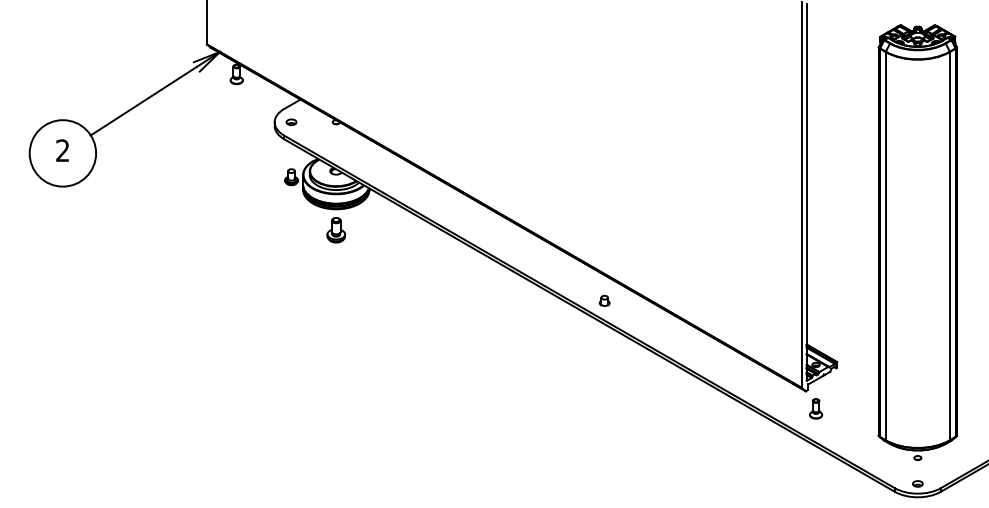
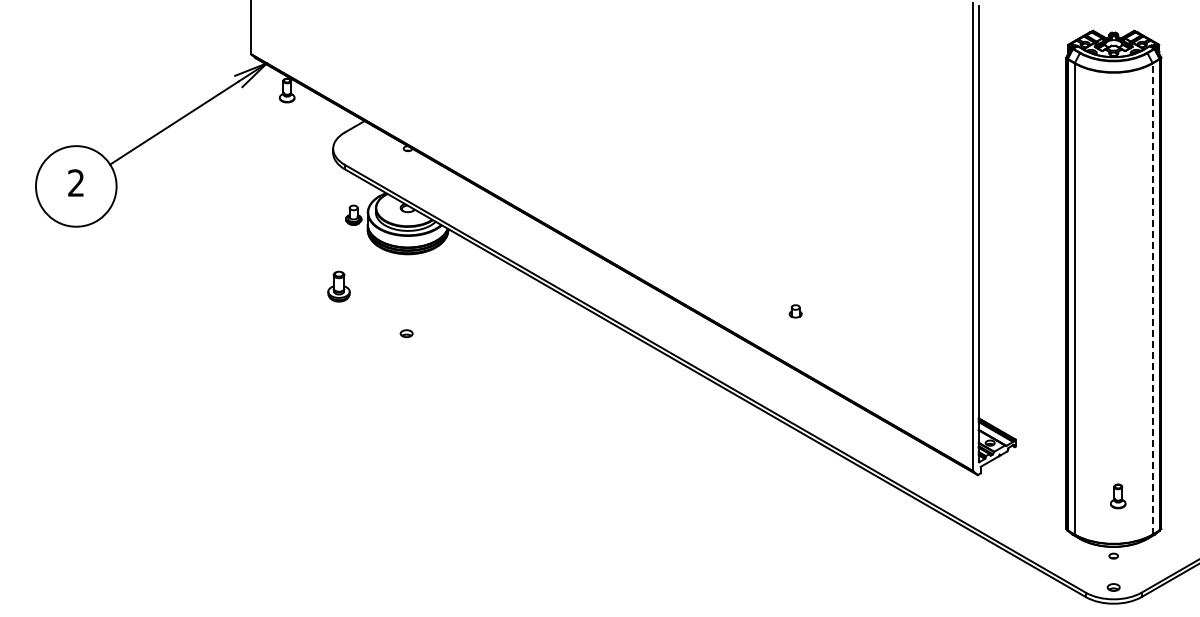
part: (291, 122) -> (406, 333), moved
part: (335, 230) -> (338, 286), moved
line: (949, 246) -> (1152, 299), solid -> dashed
part: (604, 300) -> (795, 311), moved
part: (816, 408) -> (1118, 496), moved

